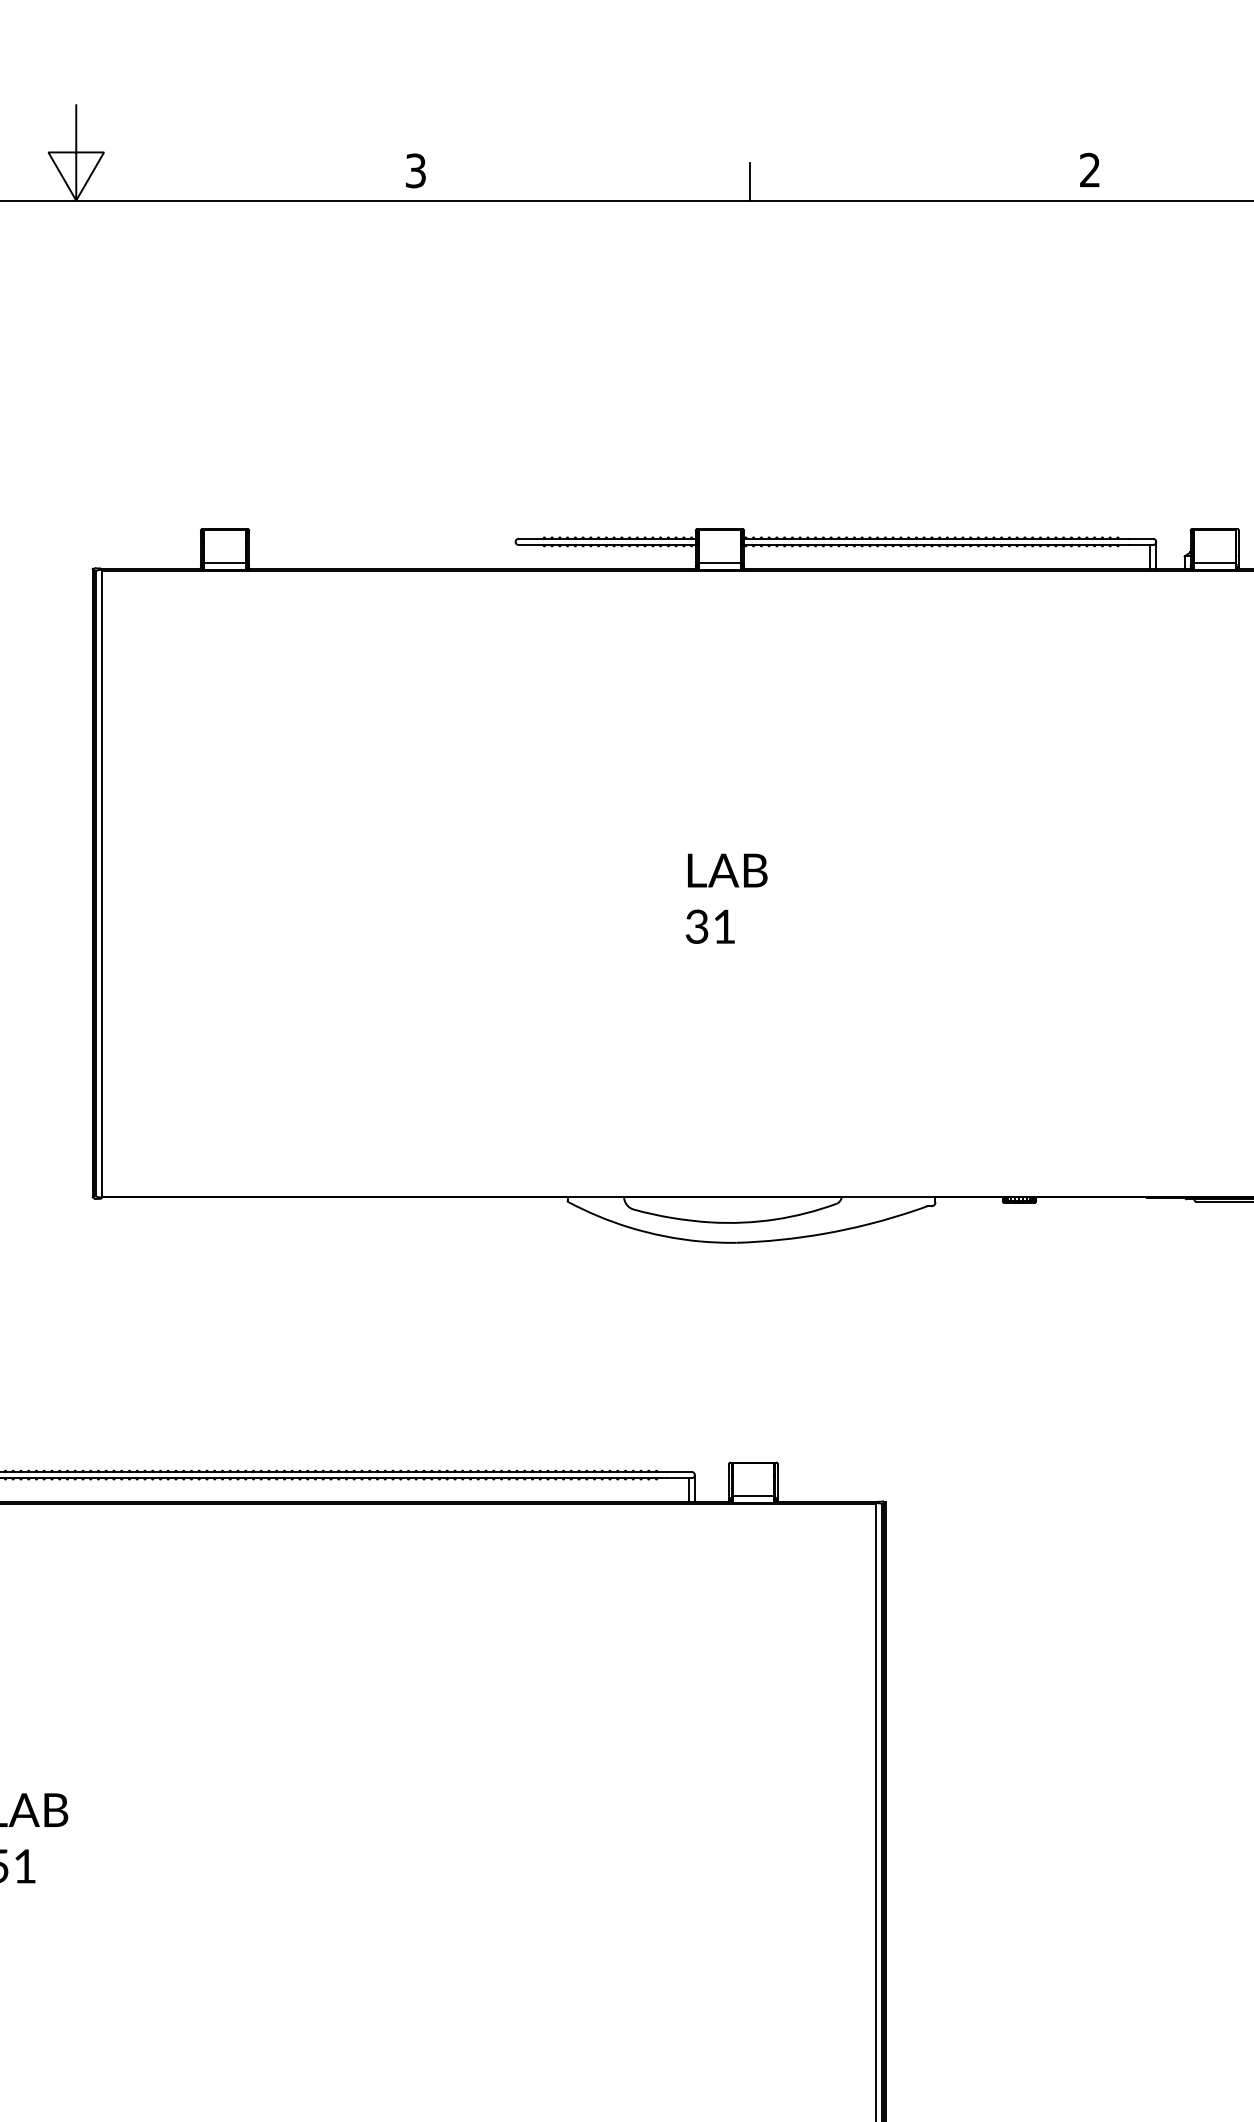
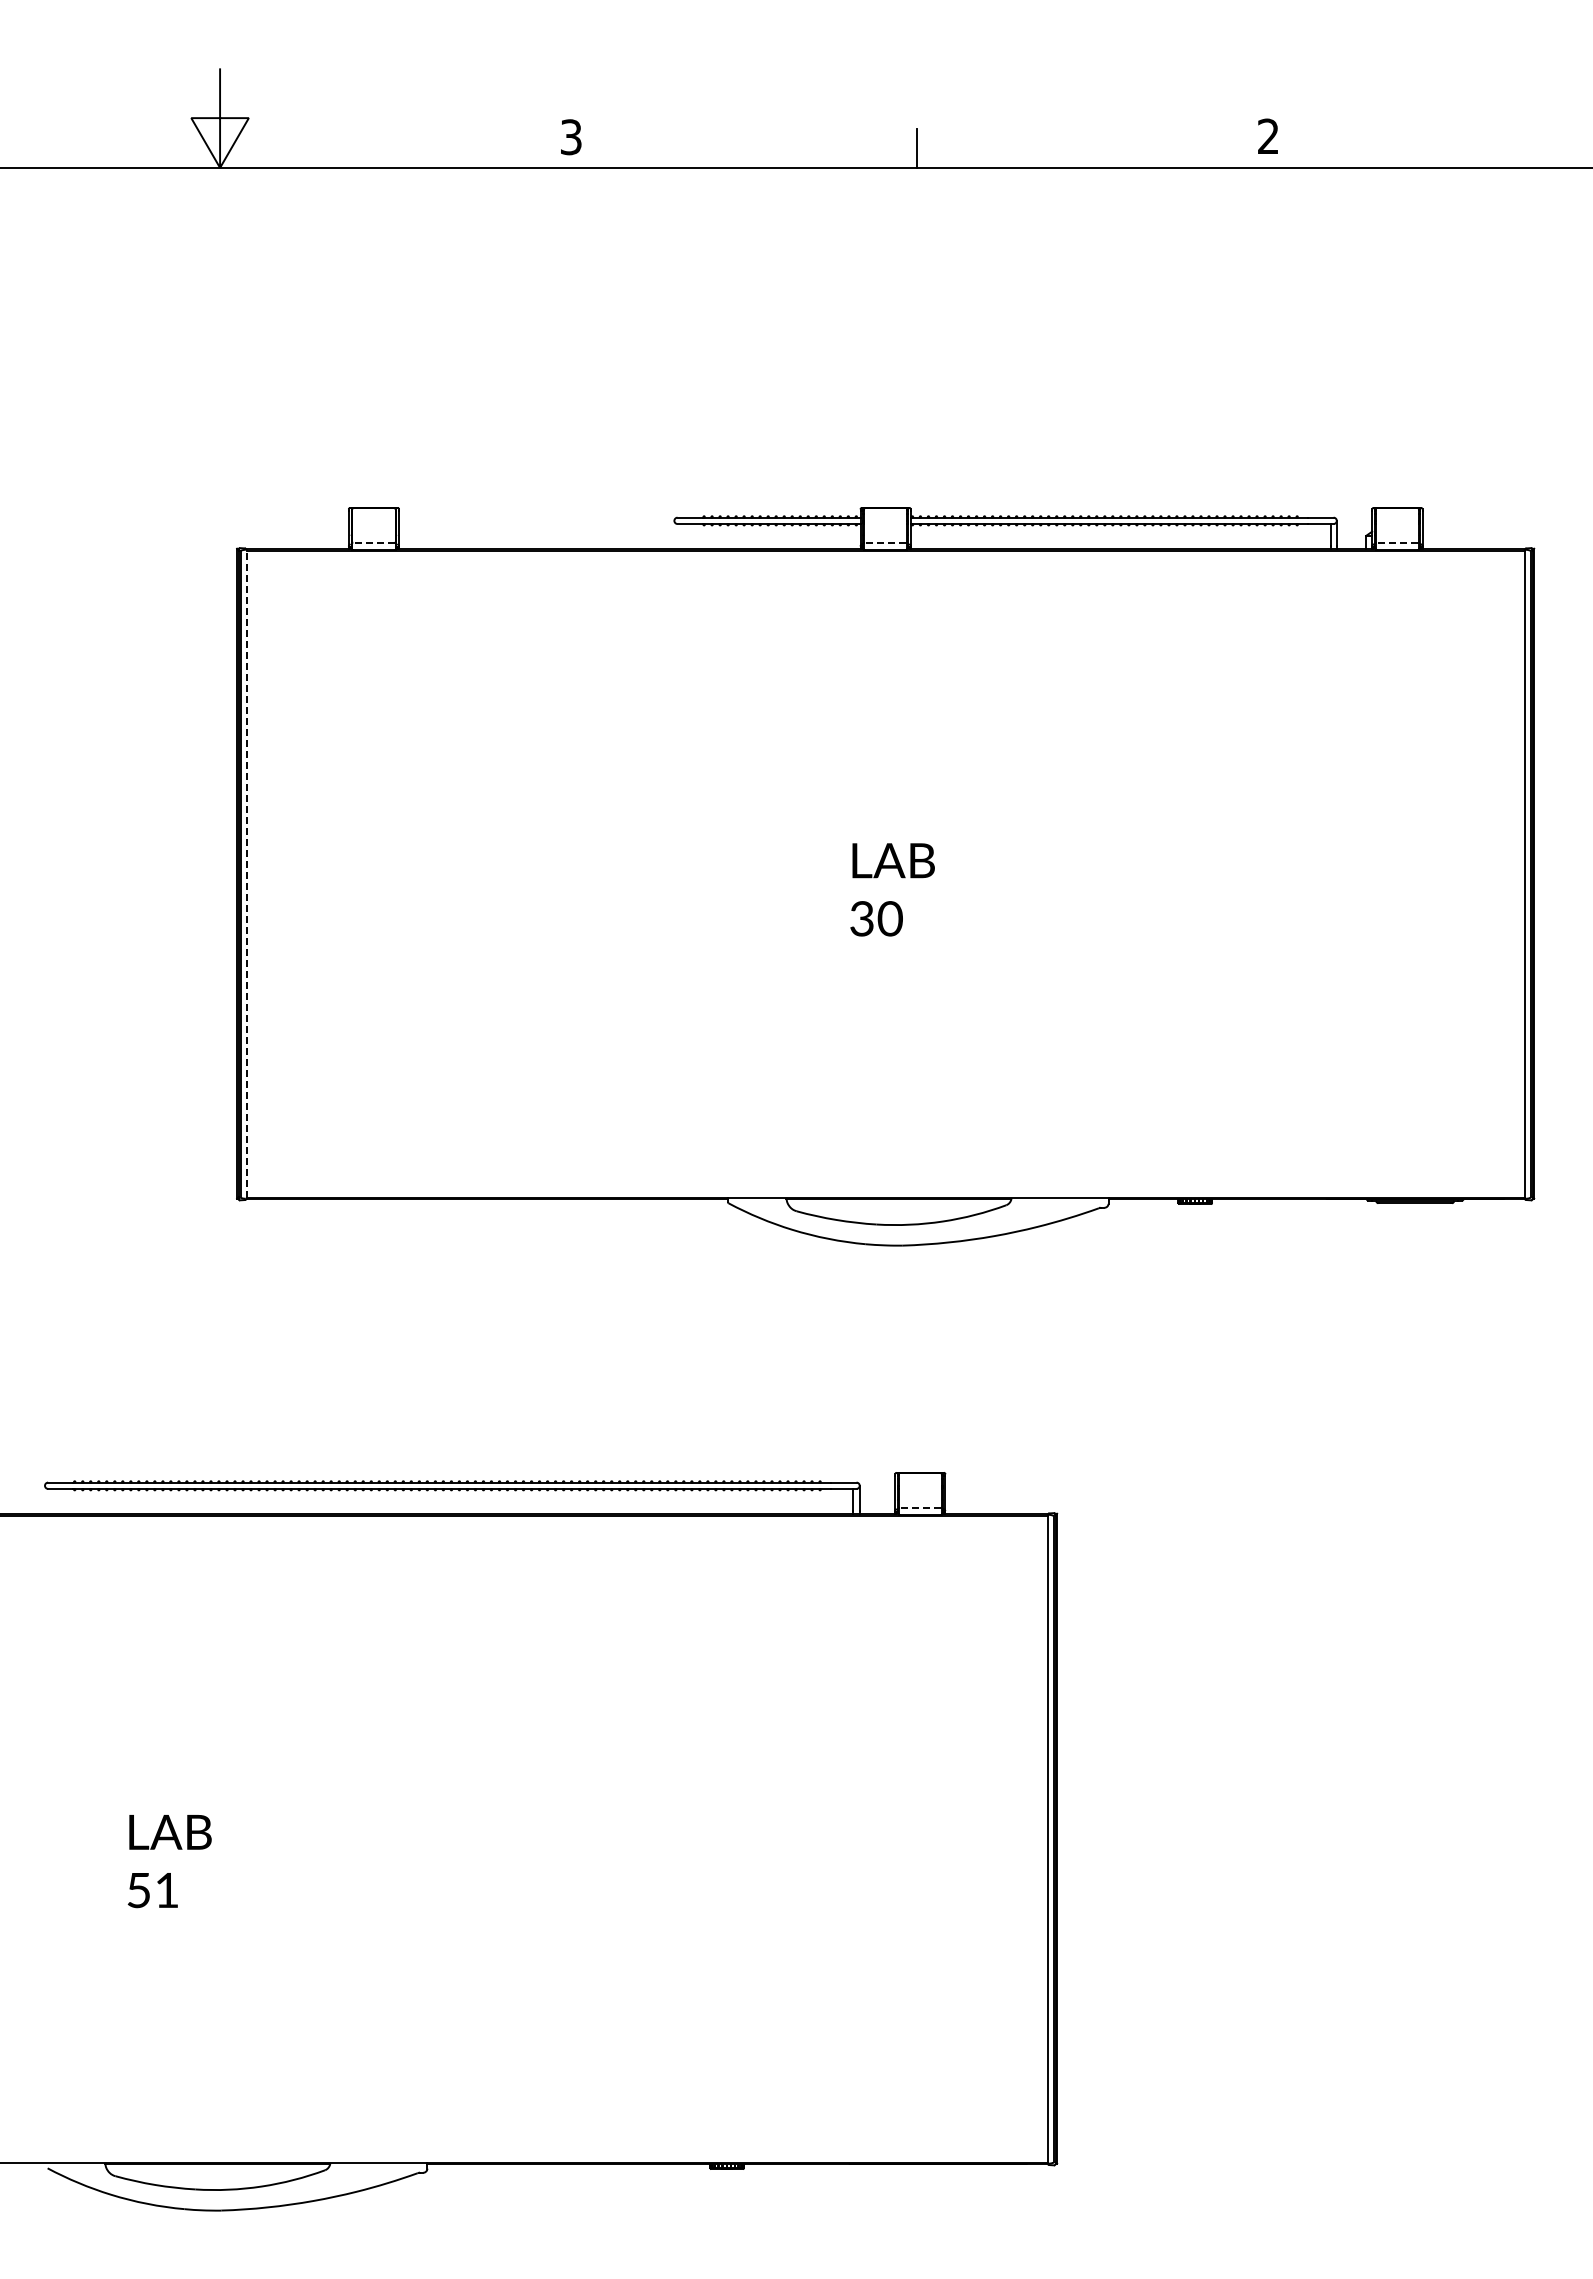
line: (224, 562) -> (373, 542), solid -> dashed
line: (719, 562) -> (885, 542), solid -> dashed
line: (1214, 562) -> (1397, 542), solid -> dashed
line: (101, 883) -> (246, 874), solid -> dashed
text: (723, 926) -> (889, 918), 31 -> 30
line: (753, 1496) -> (920, 1507), solid -> dashed

